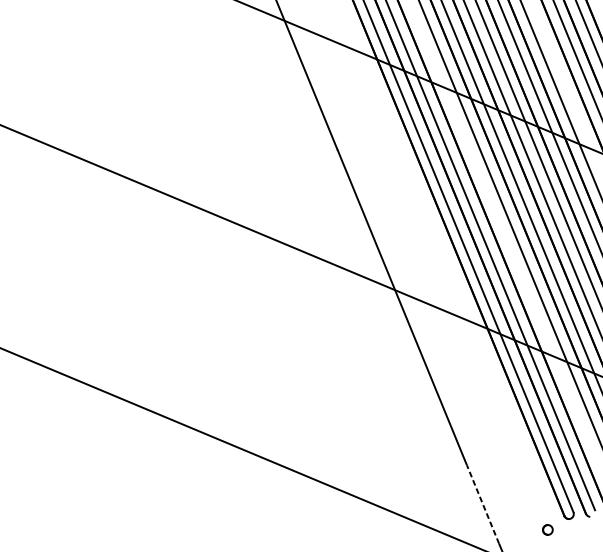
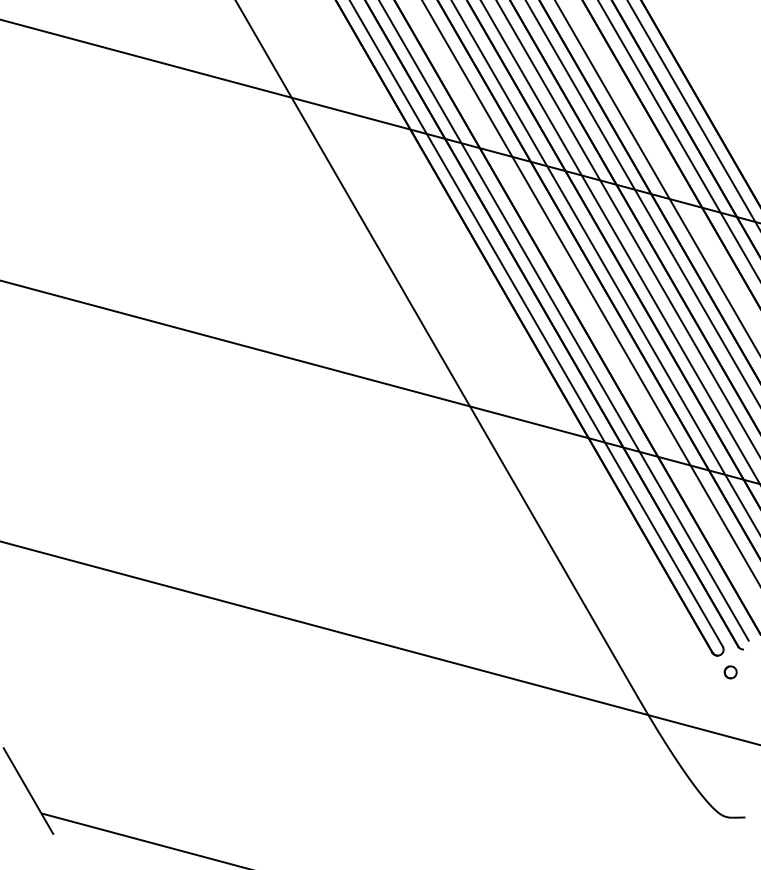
line: (482, 504) -> (611, 652), dashed -> solid
part: (547, 530) -> (730, 672), moved

